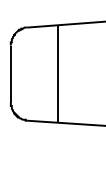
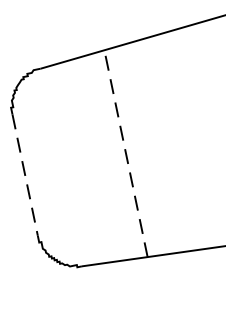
line: (10, 74) -> (24, 175), solid -> dashed
line: (58, 74) -> (126, 154), solid -> dashed

